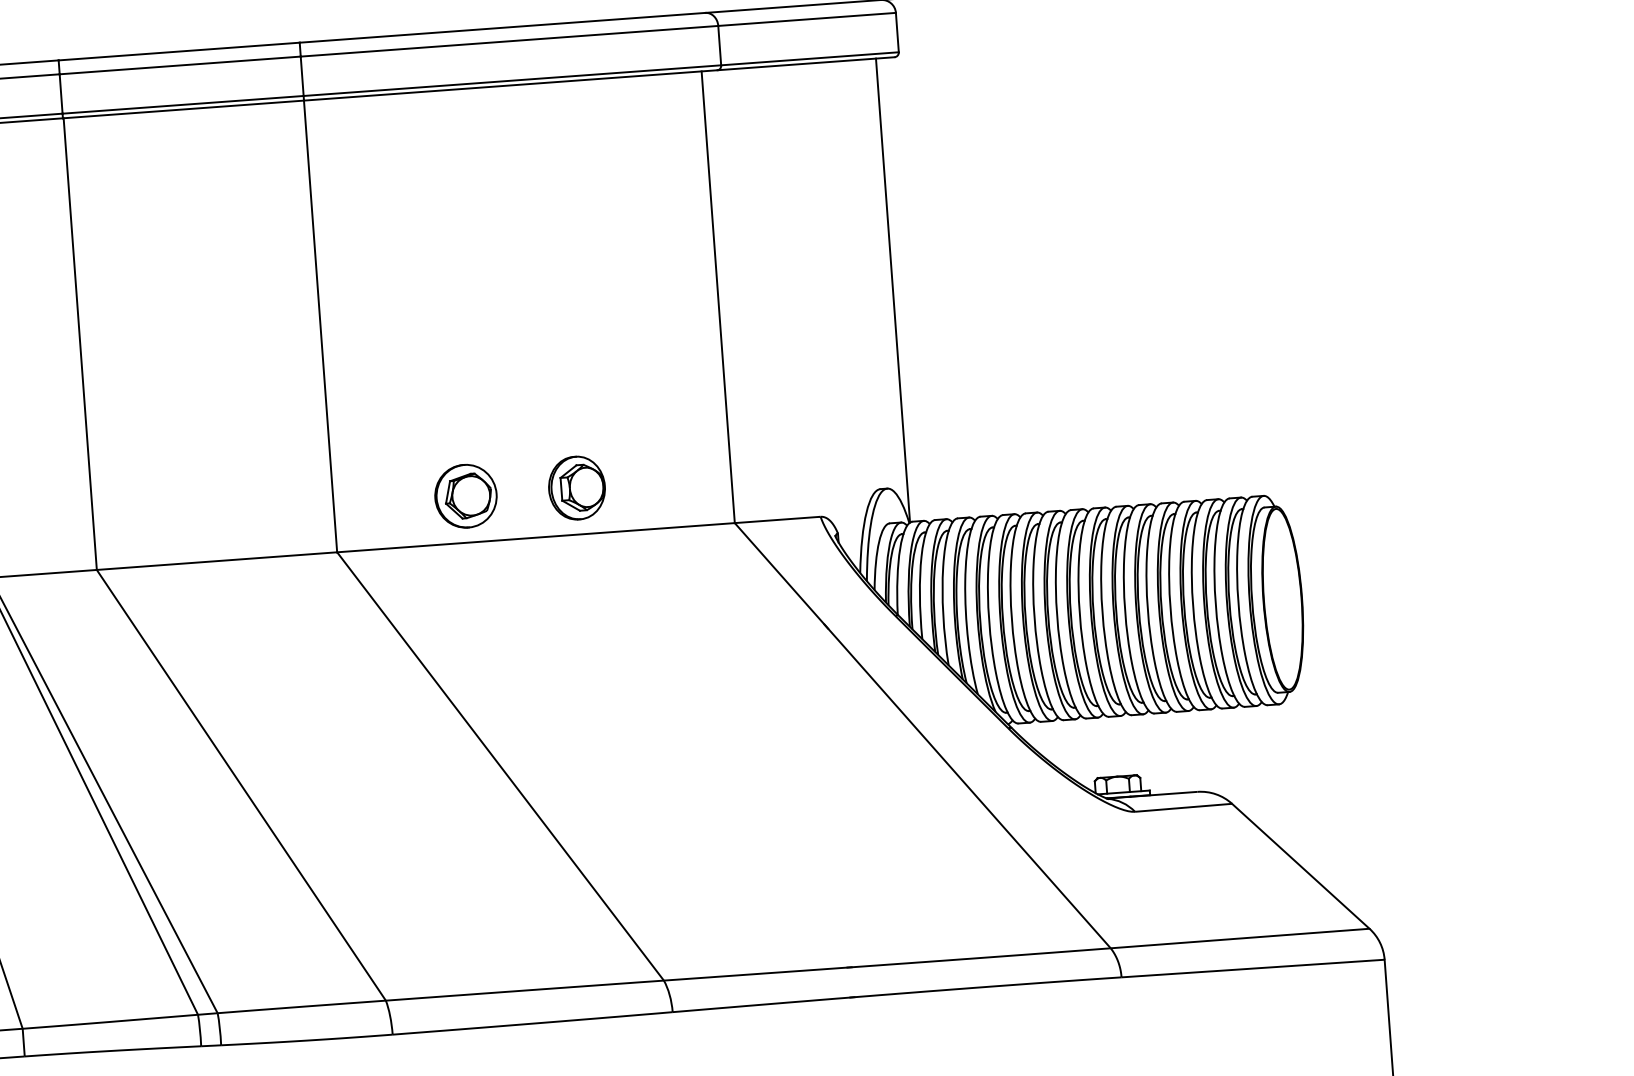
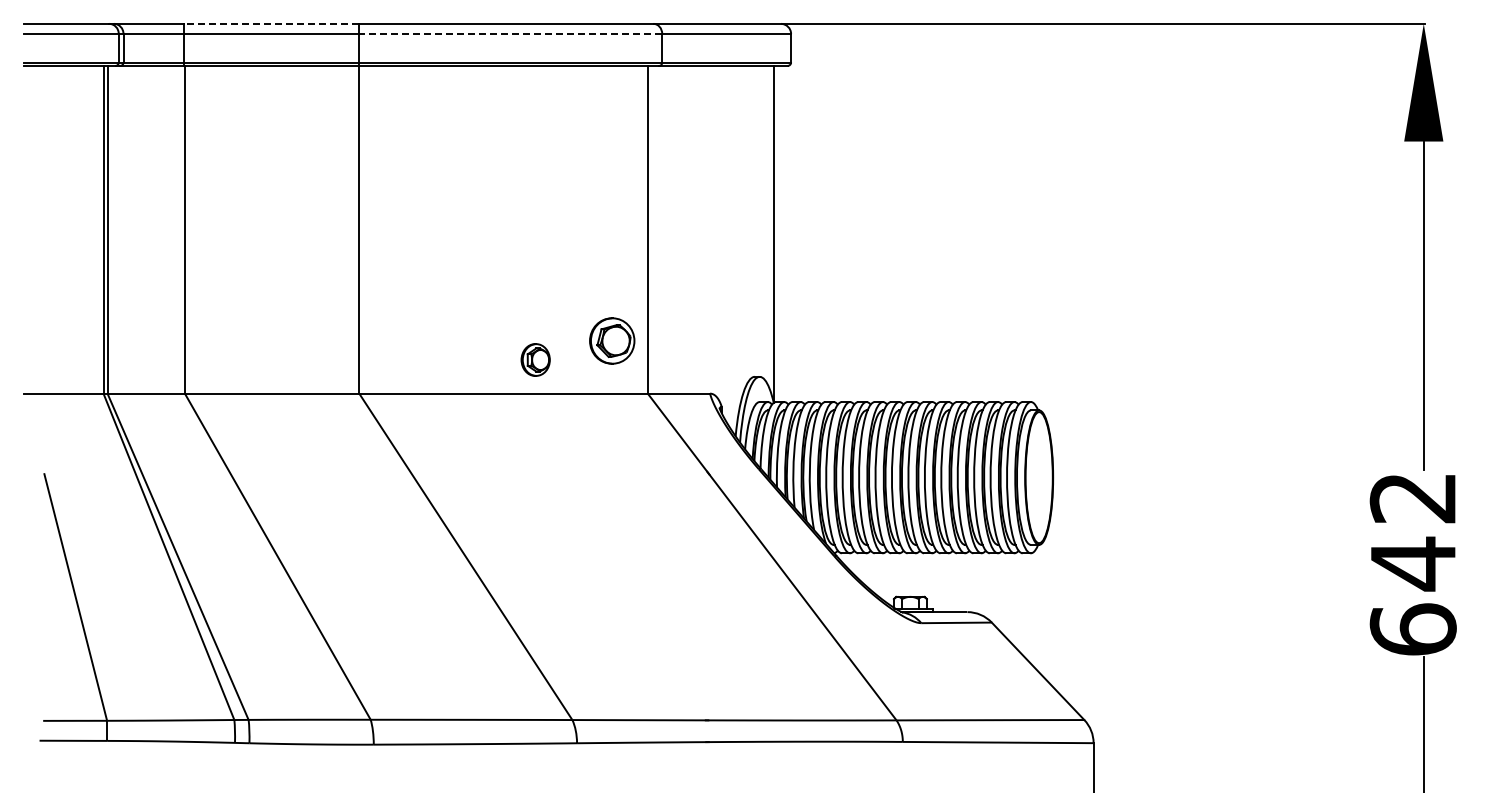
line: (509, 40) -> (510, 33), solid -> dashed
line: (178, 51) -> (271, 23), solid -> dashed
part: (576, 487) -> (535, 359), size x0.7
part: (466, 495) -> (612, 340), moved

